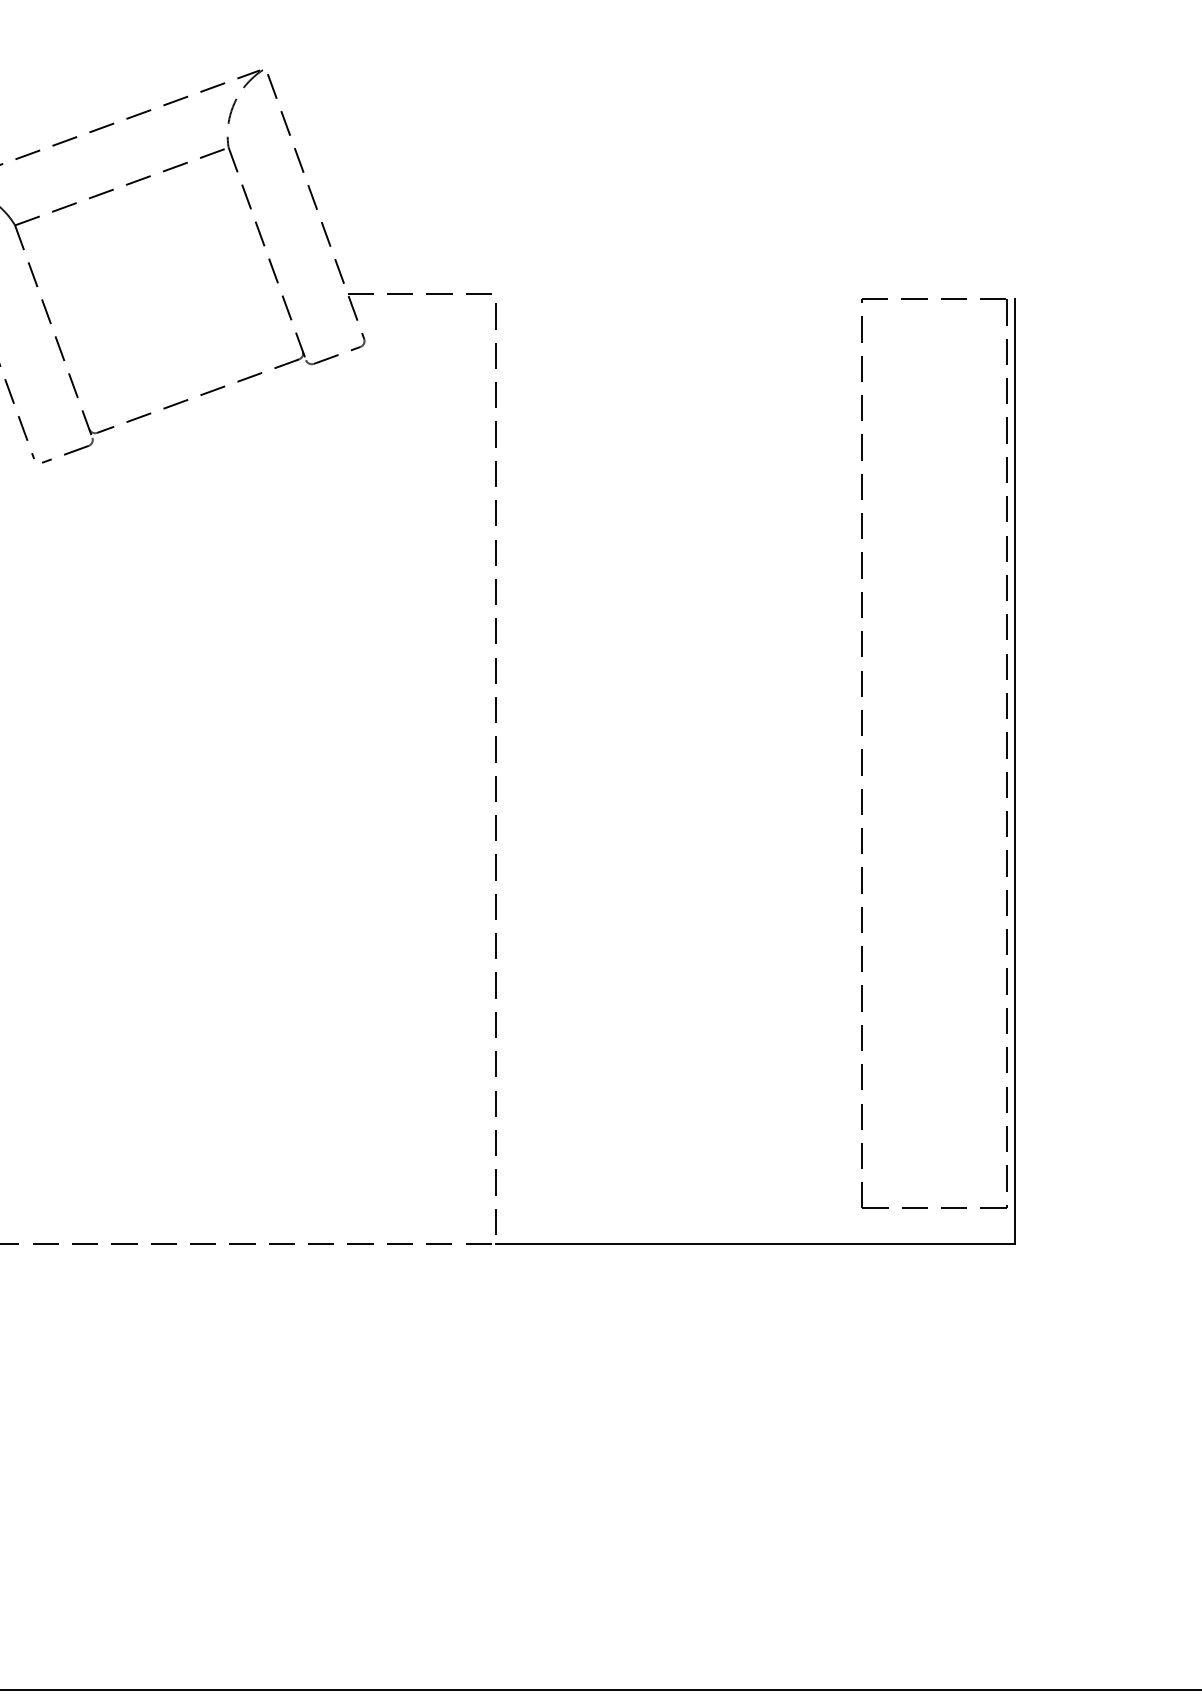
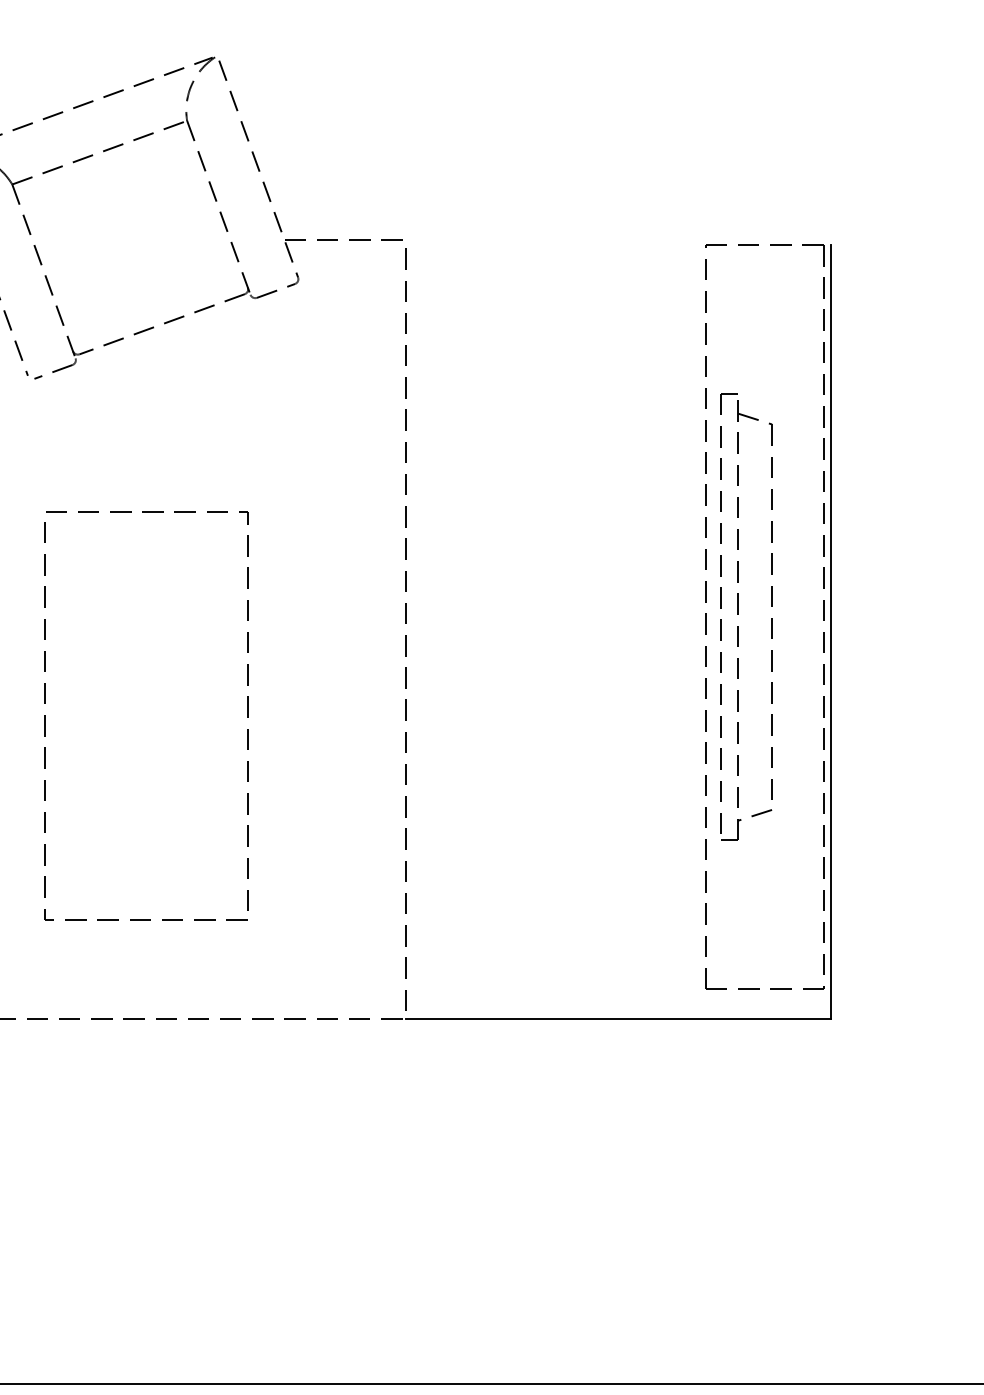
part: (902, 750) -> (738, 614), added
part: (55, 873) -> (45, 715), added

